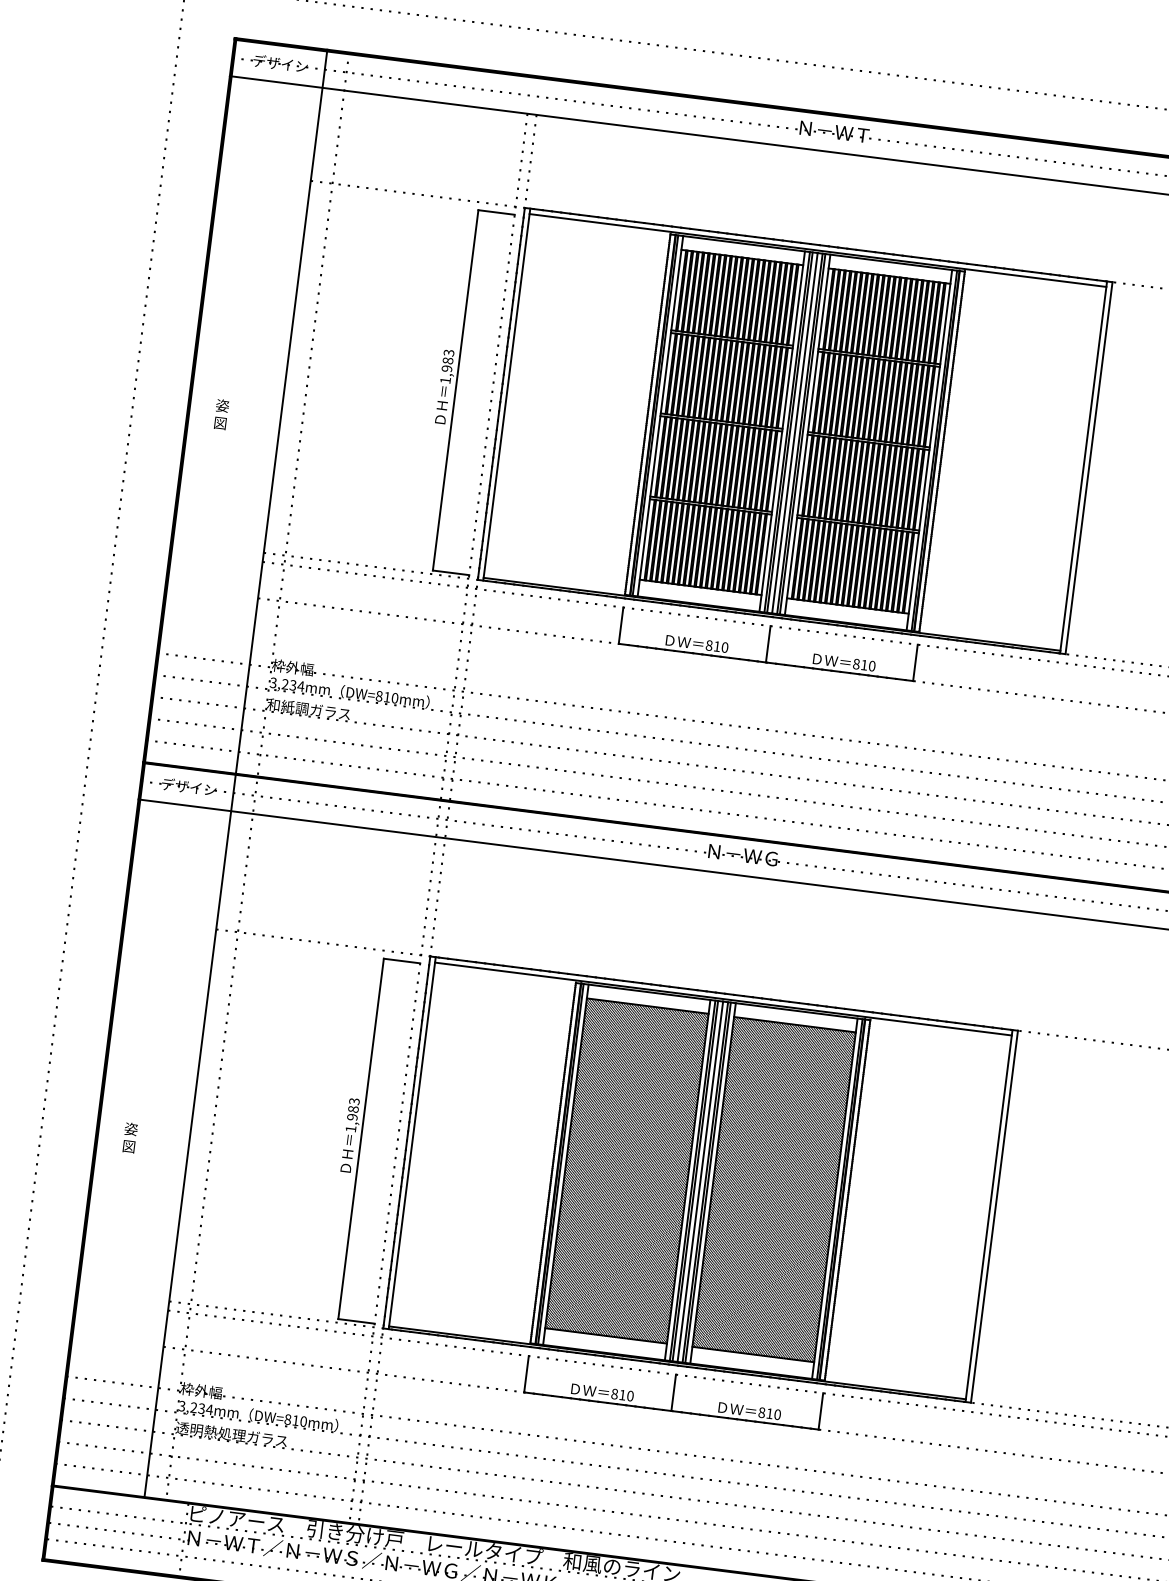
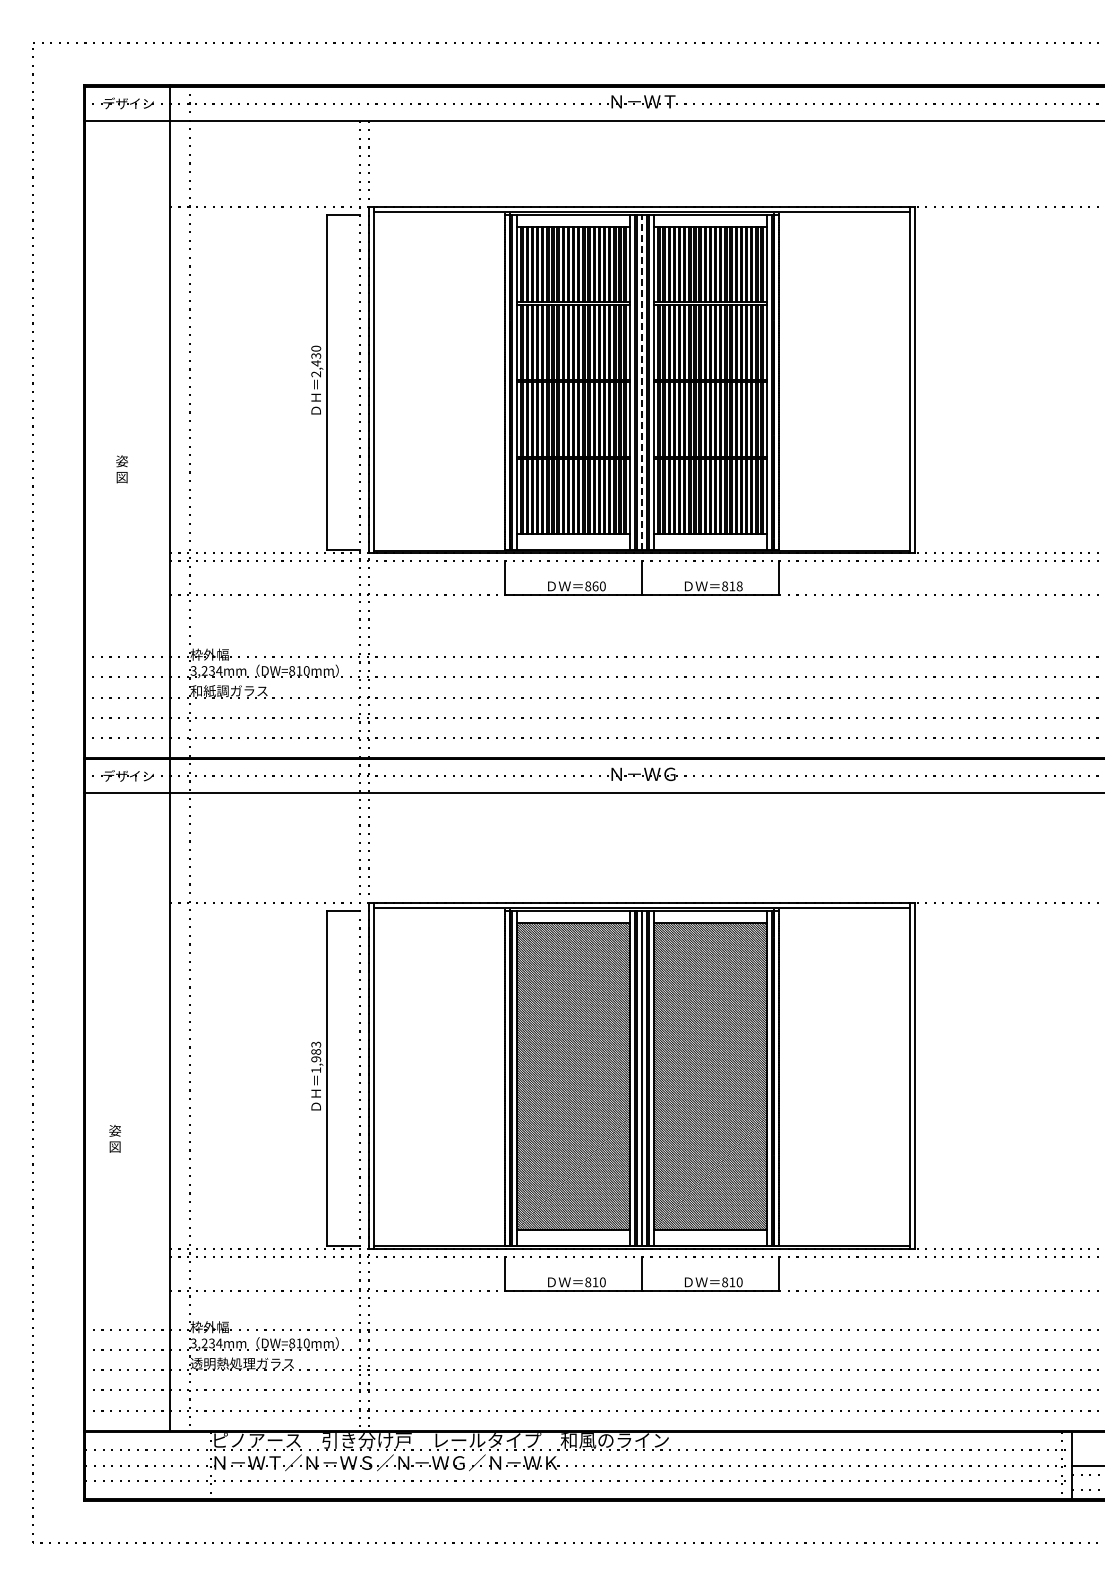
text: (447, 366) -> (316, 361), 1,983 -> 2,430
text: (220, 414) -> (121, 469), moved
line: (795, 433) -> (642, 382), solid -> dashed
text: (717, 646) -> (595, 586), 810 -> 860
text: (871, 666) -> (739, 586), 810 -> 818
text: (129, 1137) -> (114, 1138), moved

